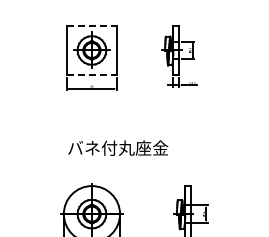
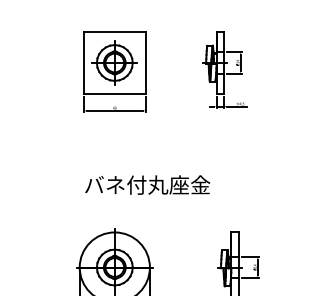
line: (91, 25) -> (114, 31), dashed -> solid
line: (91, 75) -> (114, 94), dashed -> solid

